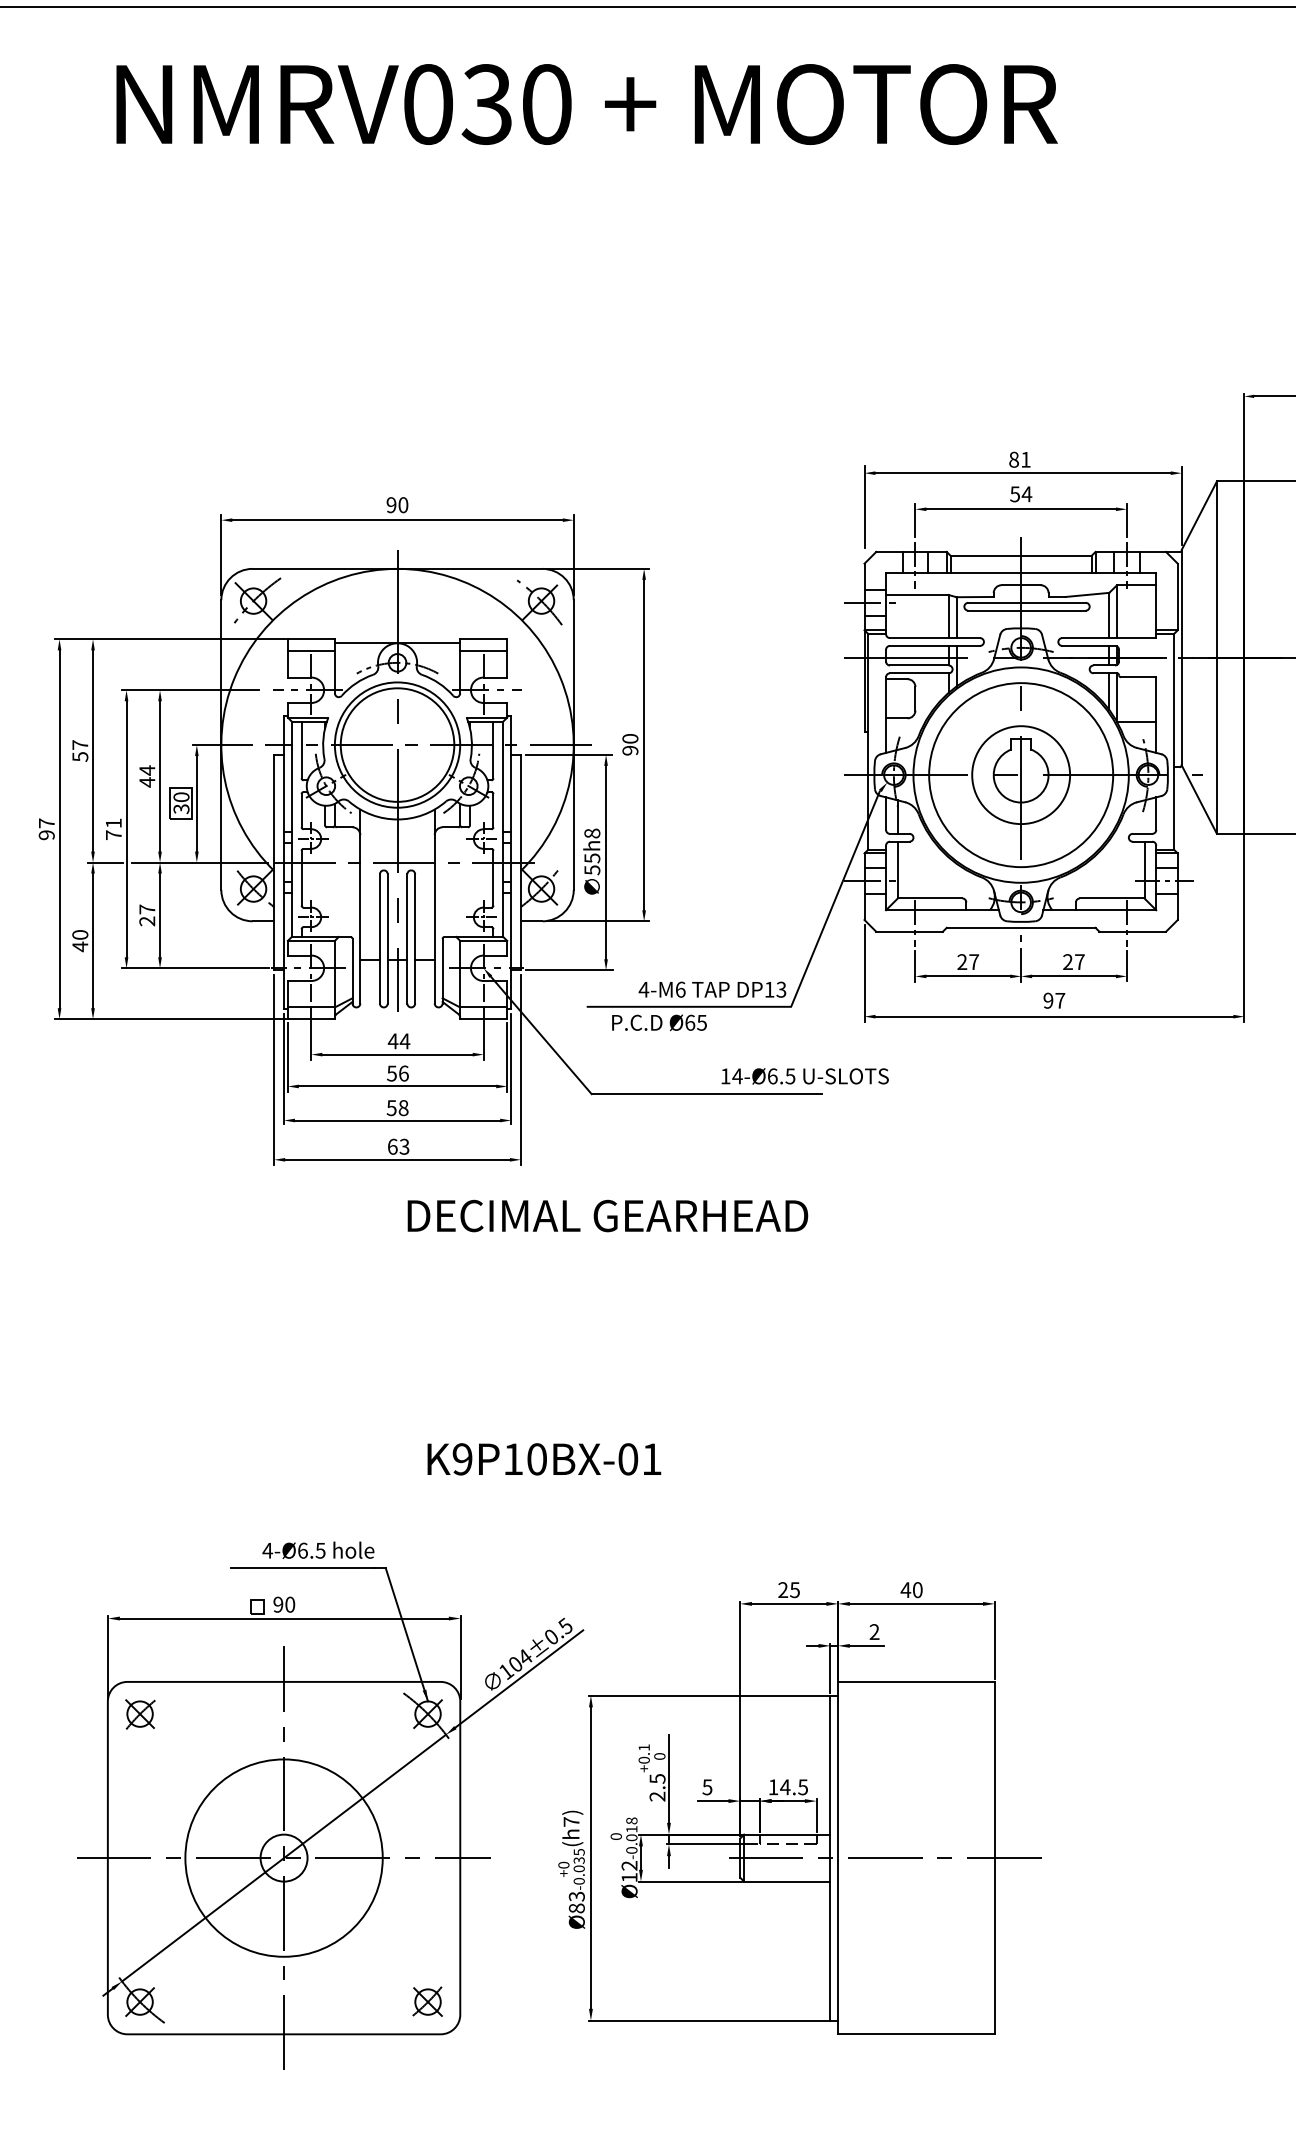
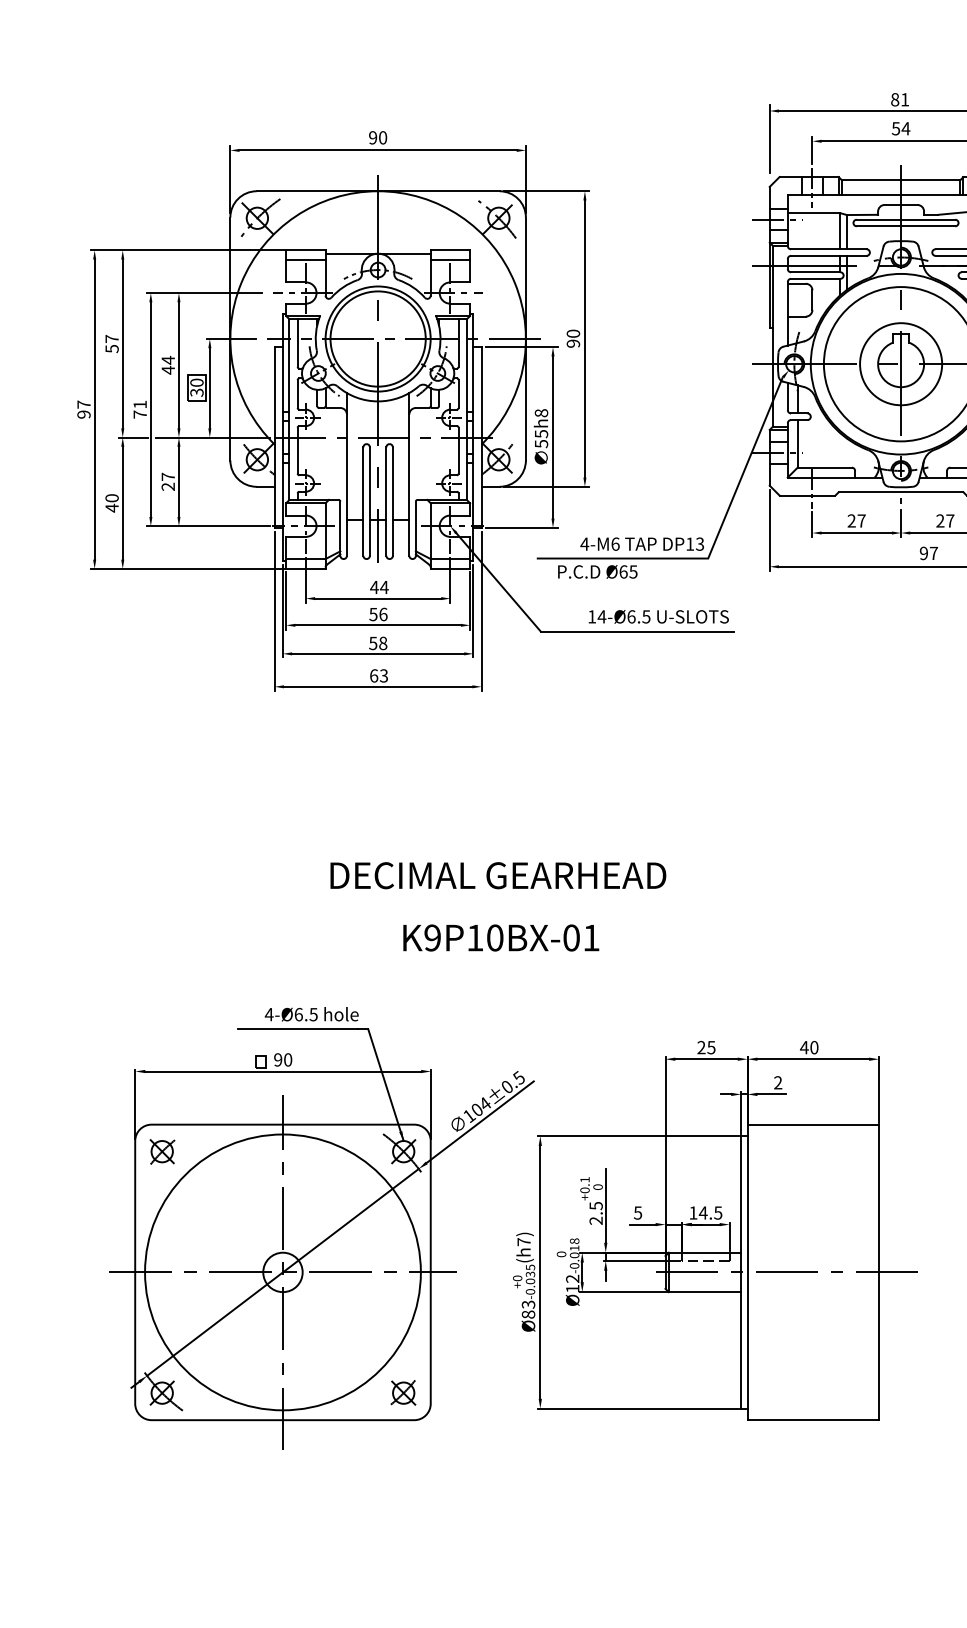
text: (804, 1076) -> (658, 616), moved
text: (607, 1215) -> (498, 875), moved
circle: (283, 1857) -> (282, 1271), size x1.67

